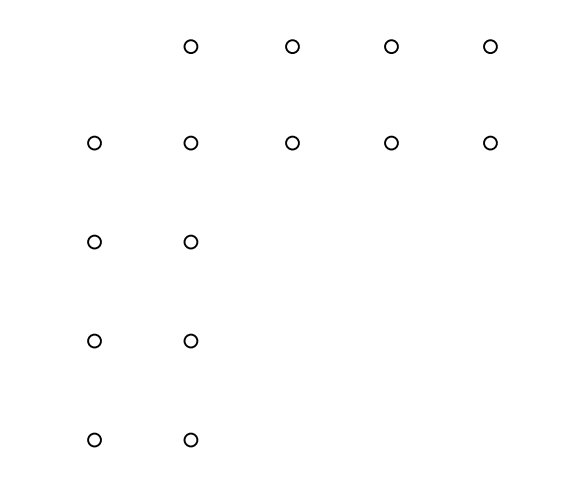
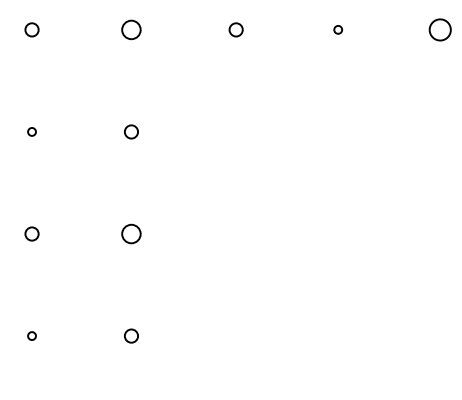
circle: (190, 142) -> (131, 29), size x1.4
circle: (391, 142) -> (338, 29), size x0.6
circle: (490, 142) -> (440, 29), size x1.6
circle: (94, 241) -> (32, 131), size x0.6
circle: (190, 340) -> (131, 233), size x1.4
circle: (94, 439) -> (32, 335), size x0.6

